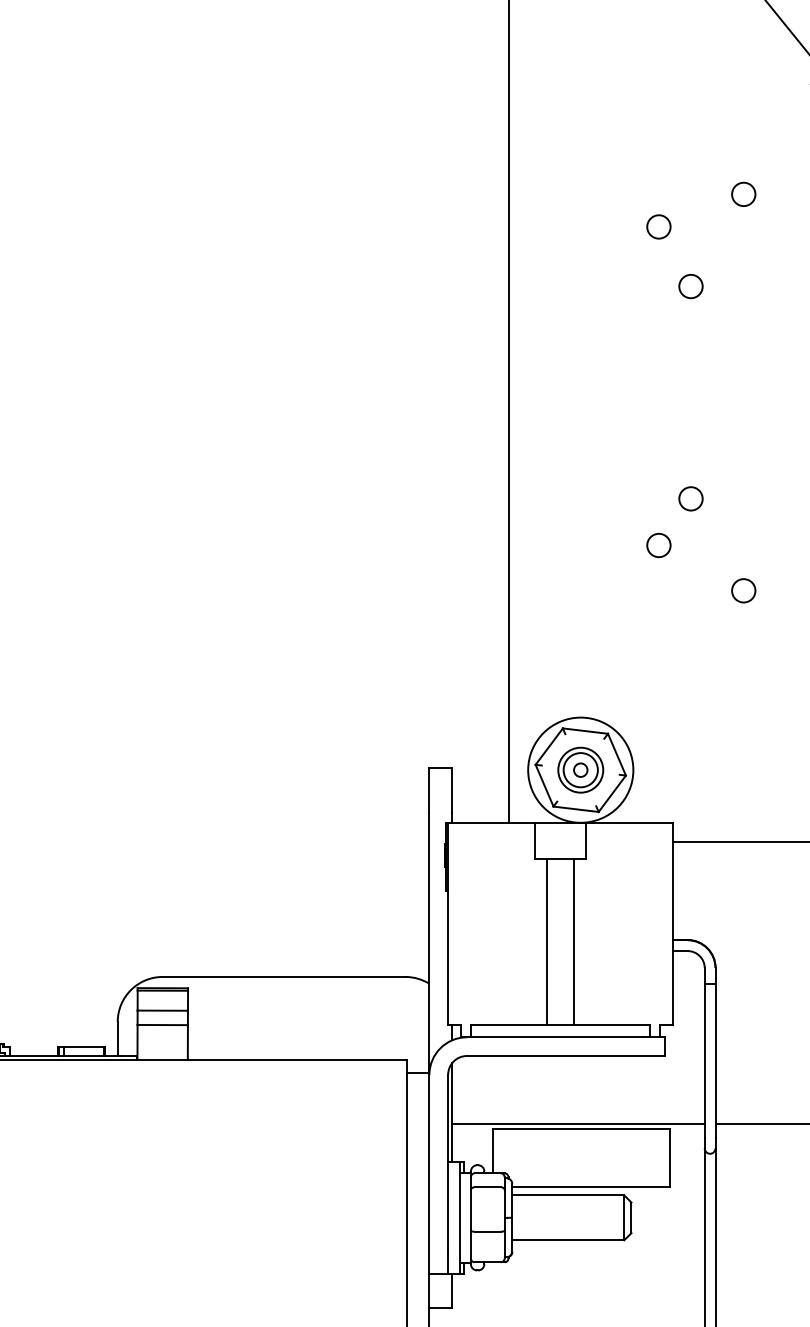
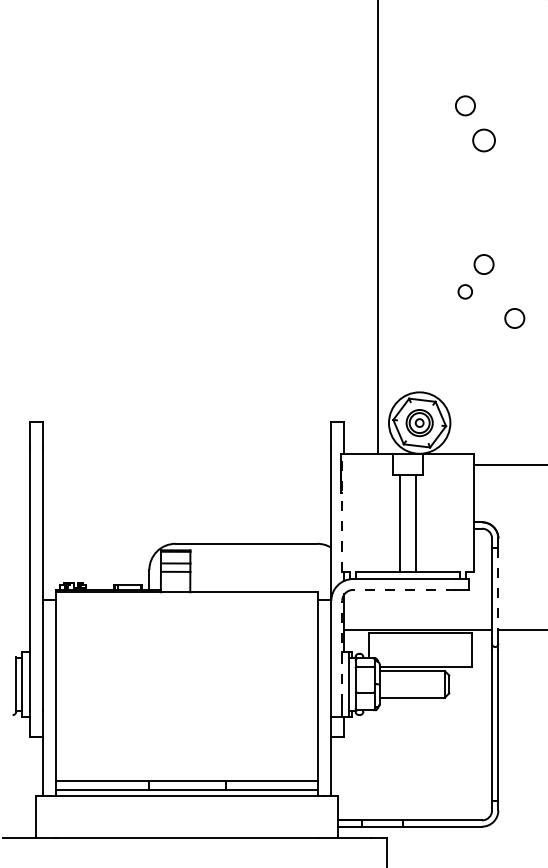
circle: (743, 193) -> (514, 86), removed
circle: (657, 226) -> (464, 105), size x1.4
circle: (690, 286) -> (483, 140), size x1.6
circle: (690, 498) -> (483, 264), size x1.4
circle: (743, 589) -> (514, 317), size x1.4
line: (448, 923) -> (342, 512), solid -> dashed
line: (553, 1055) -> (403, 589), solid -> dashed
line: (715, 1060) -> (498, 592), solid -> dashed
line: (448, 1161) -> (342, 651), solid -> dashed

